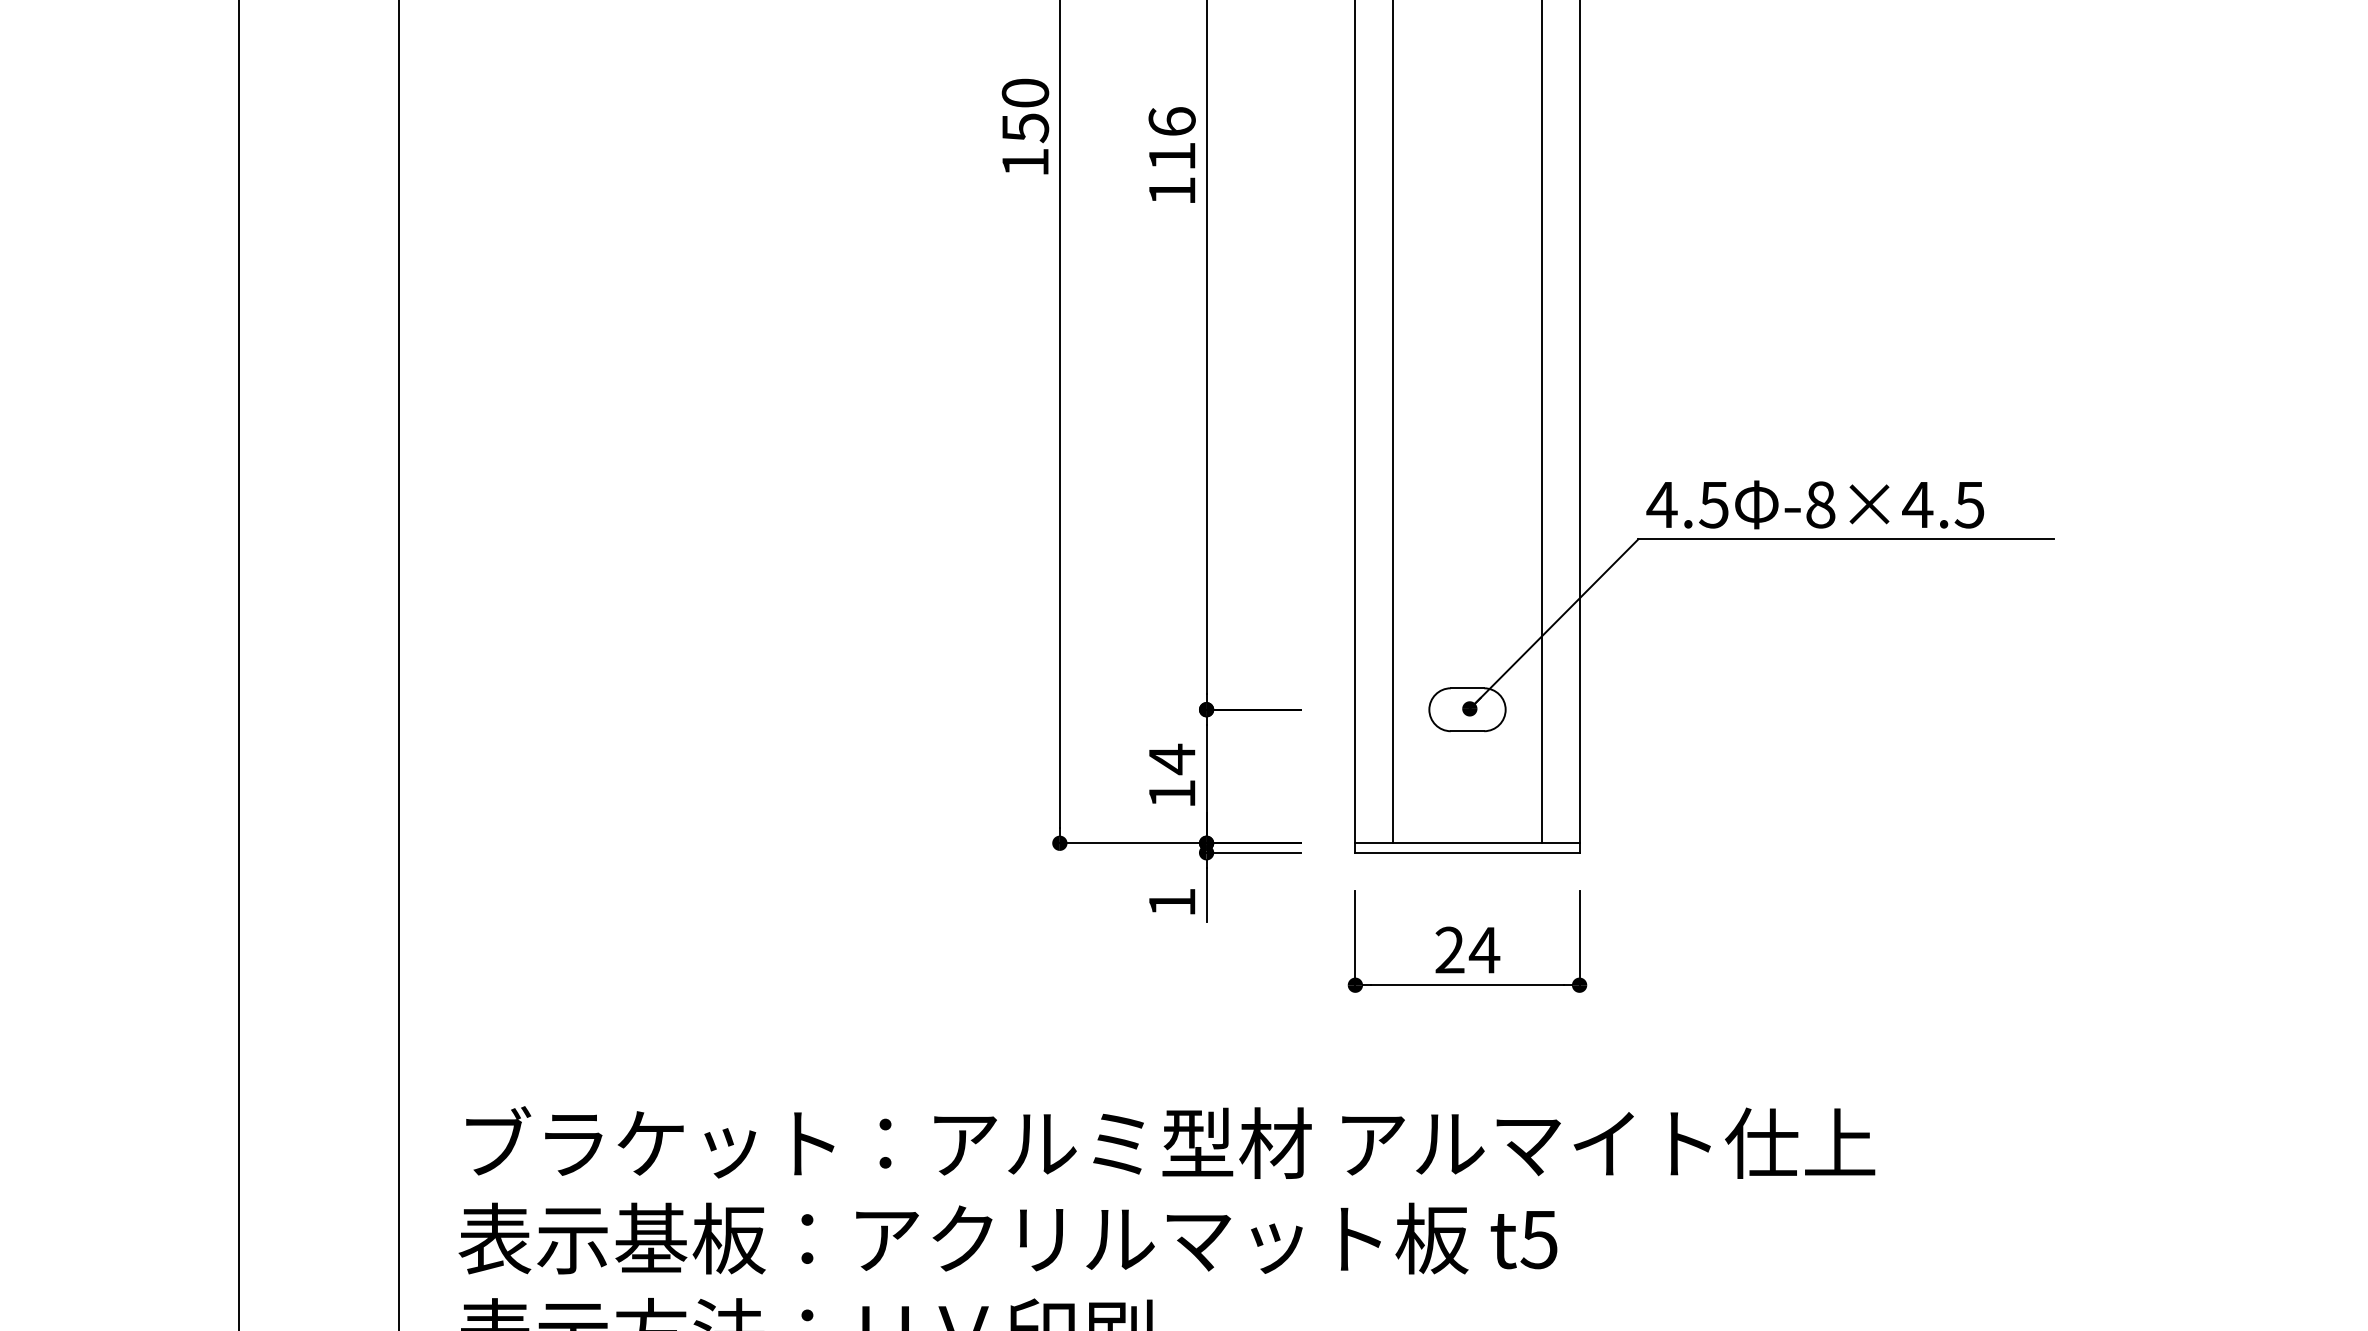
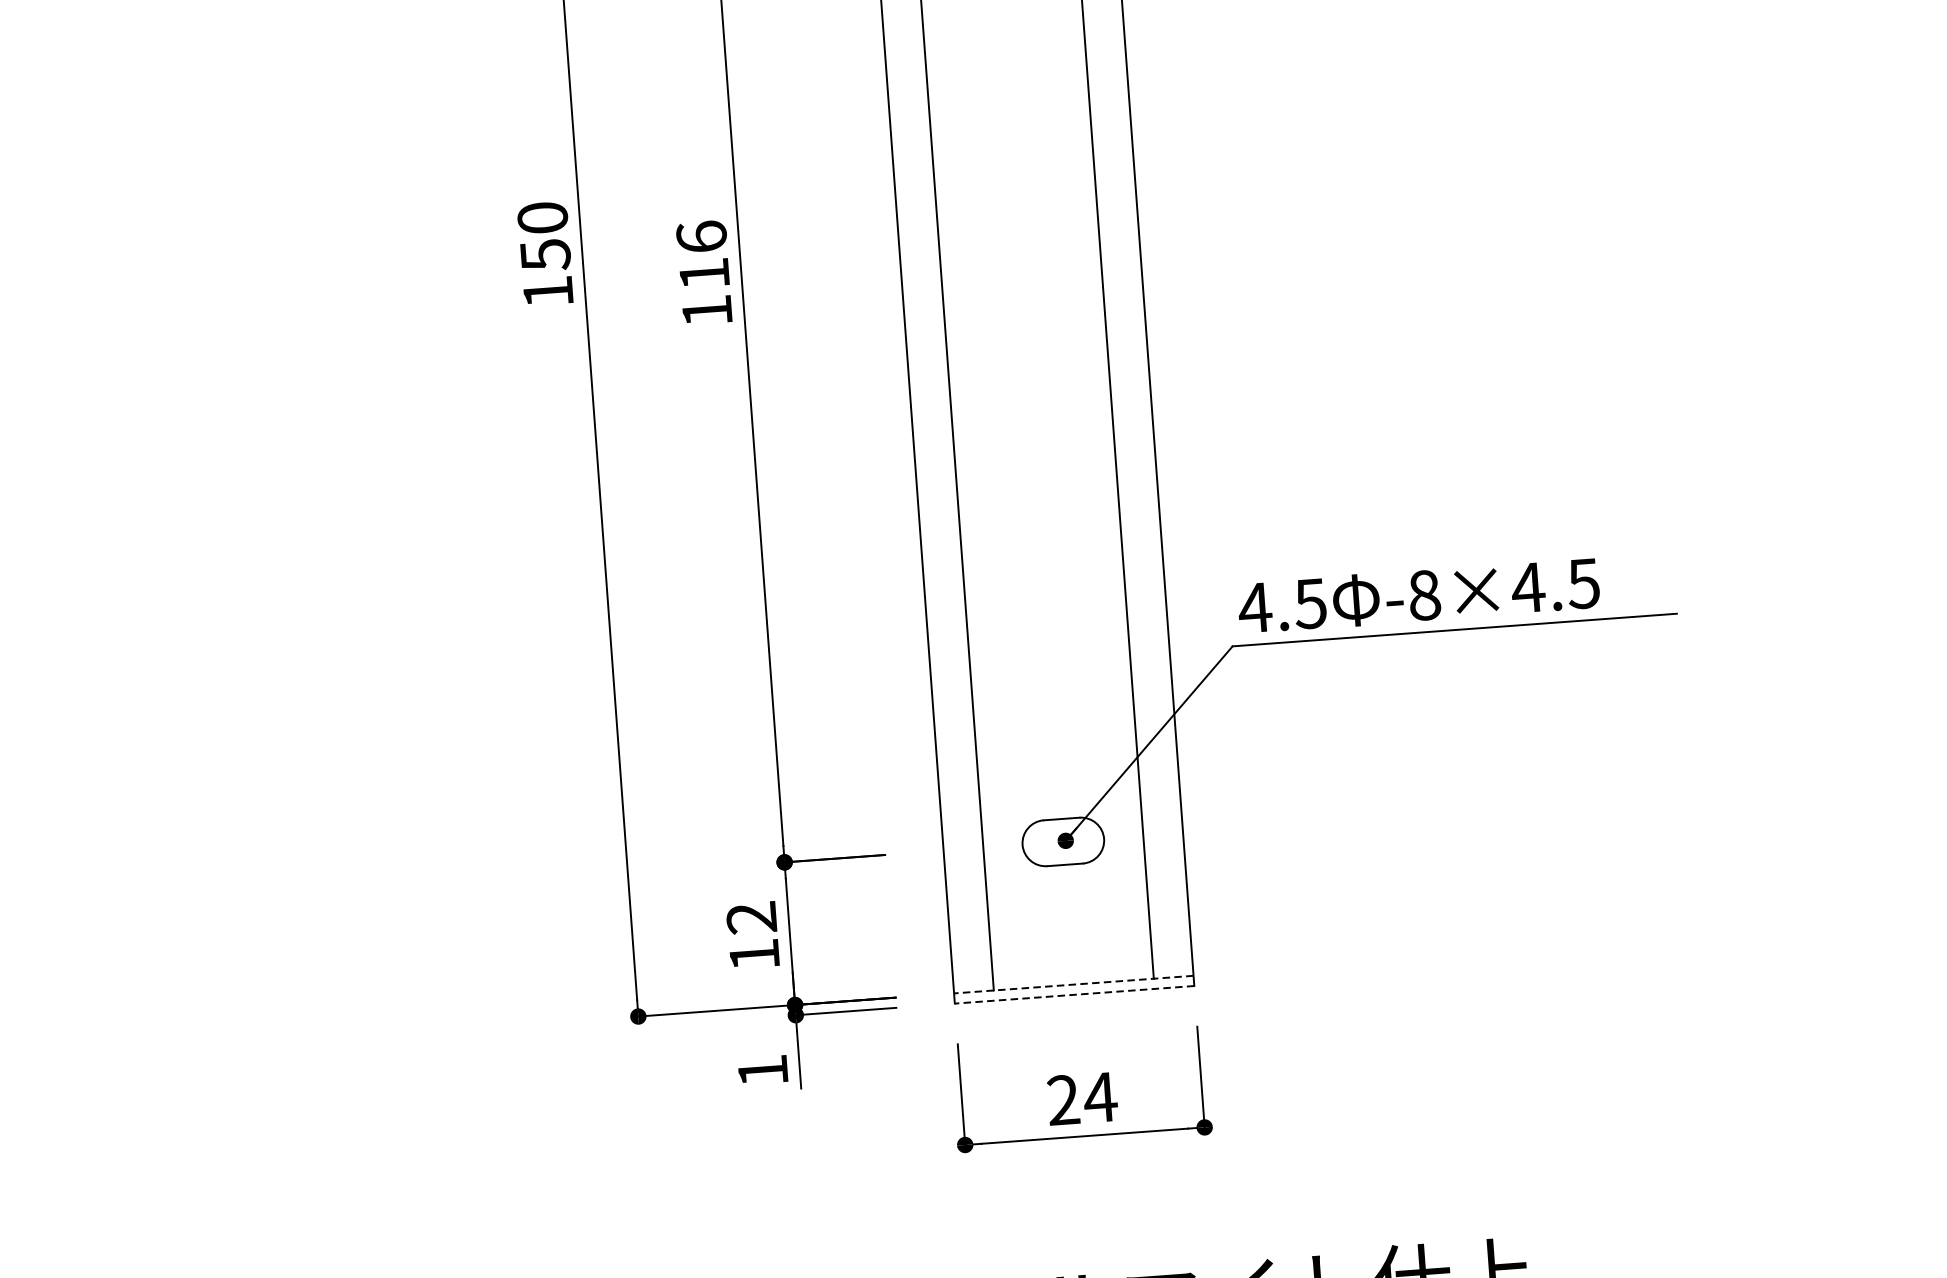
text: (1171, 759) -> (751, 918), 14 -> 12
line: (1467, 843) -> (1073, 984), solid -> dashed
line: (1467, 852) -> (1074, 994), solid -> dashed

